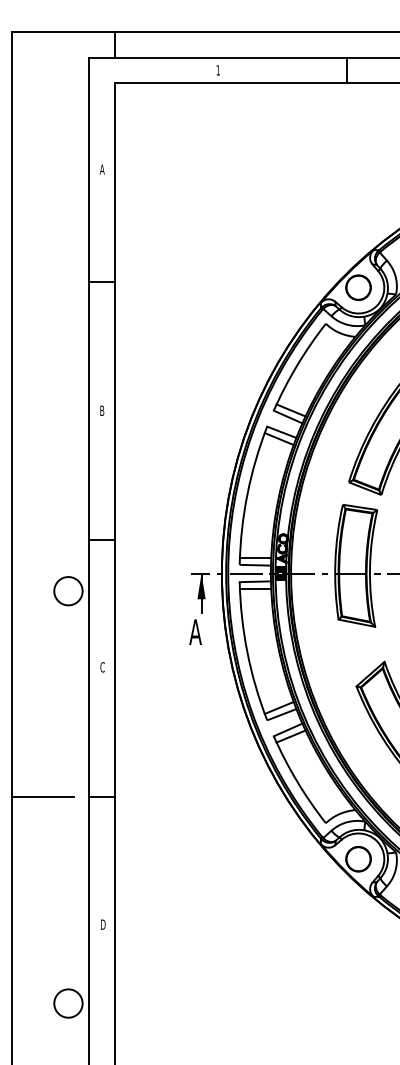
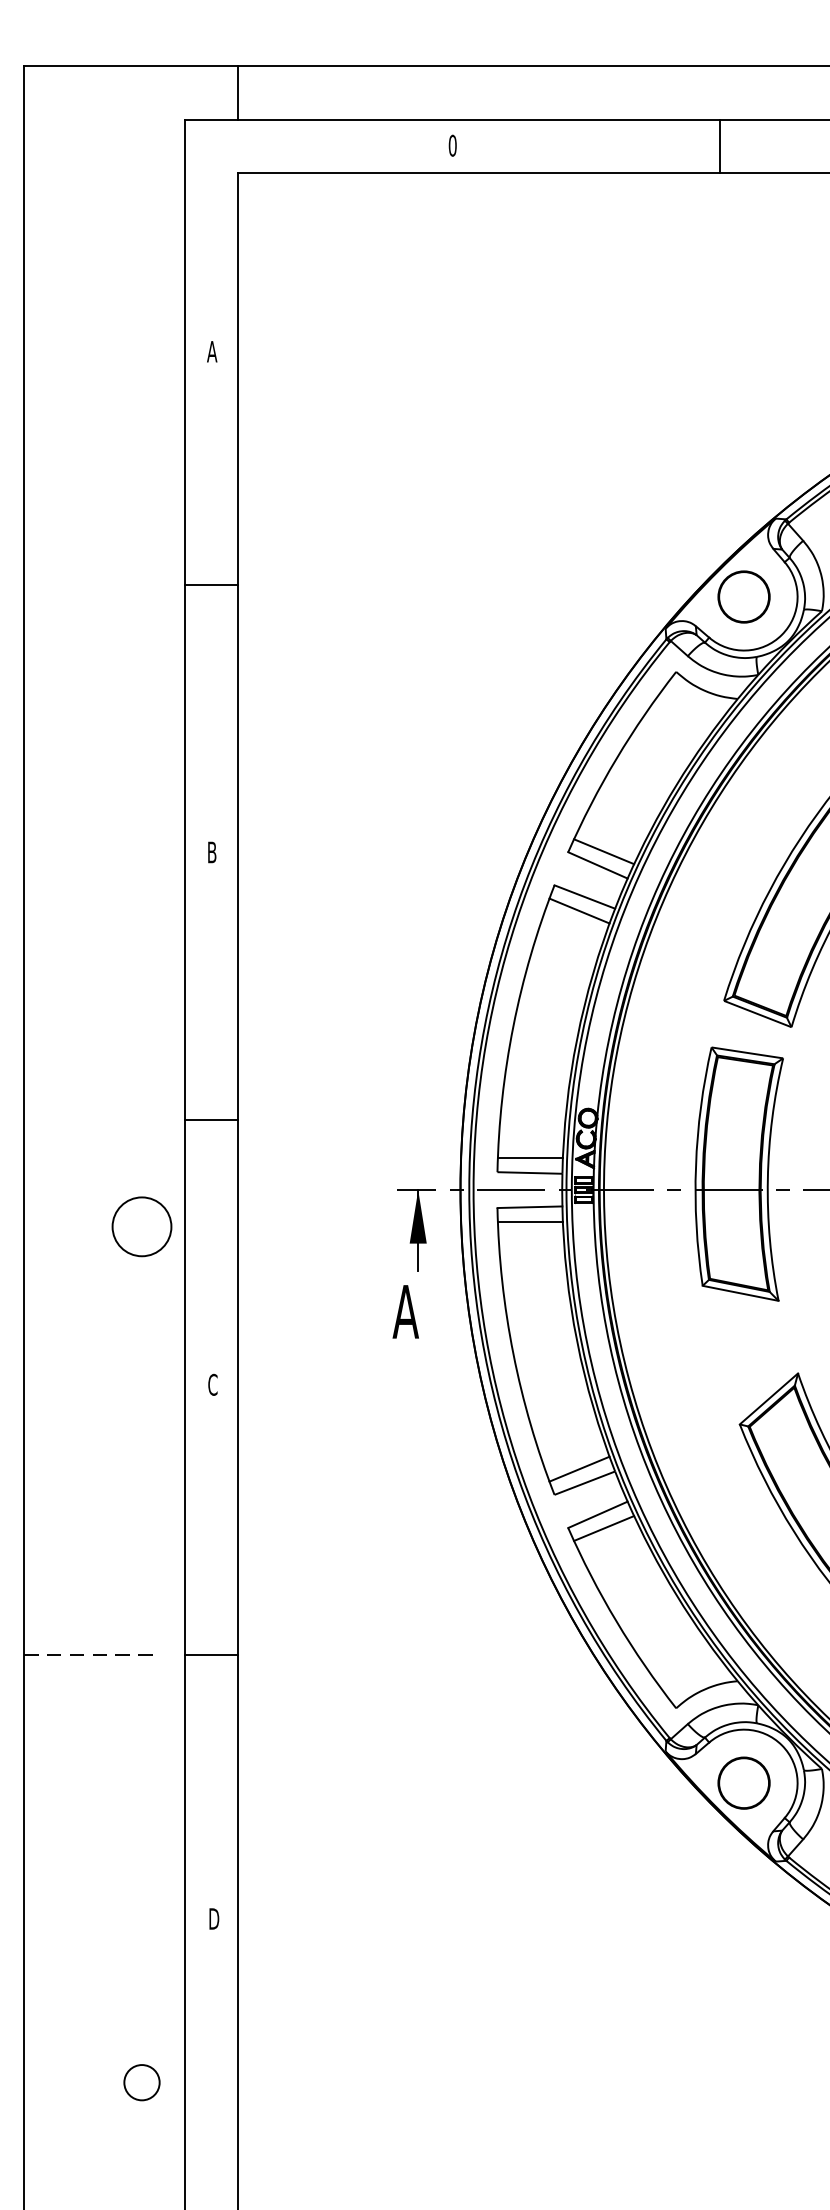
text: (218, 70) -> (453, 146), 1 -> 0
line: (42, 797) -> (88, 1655), solid -> dashed
circle: (68, 1003) -> (142, 2082), size x0.6

